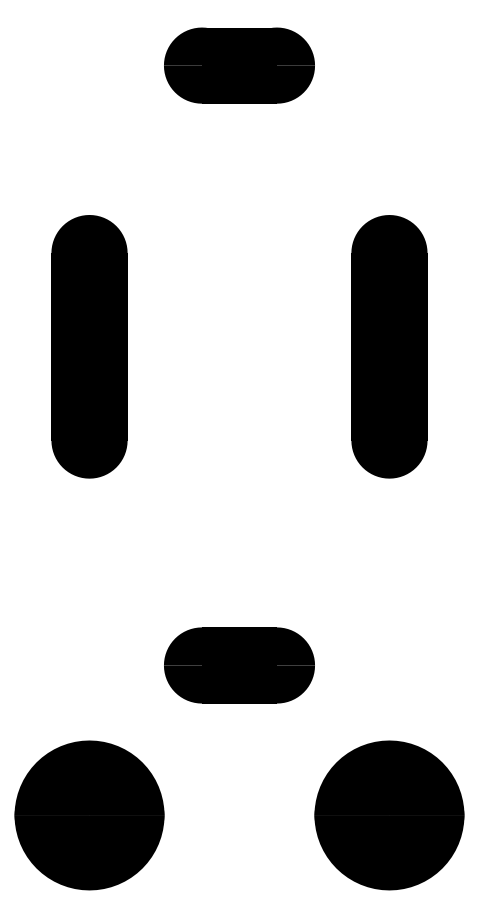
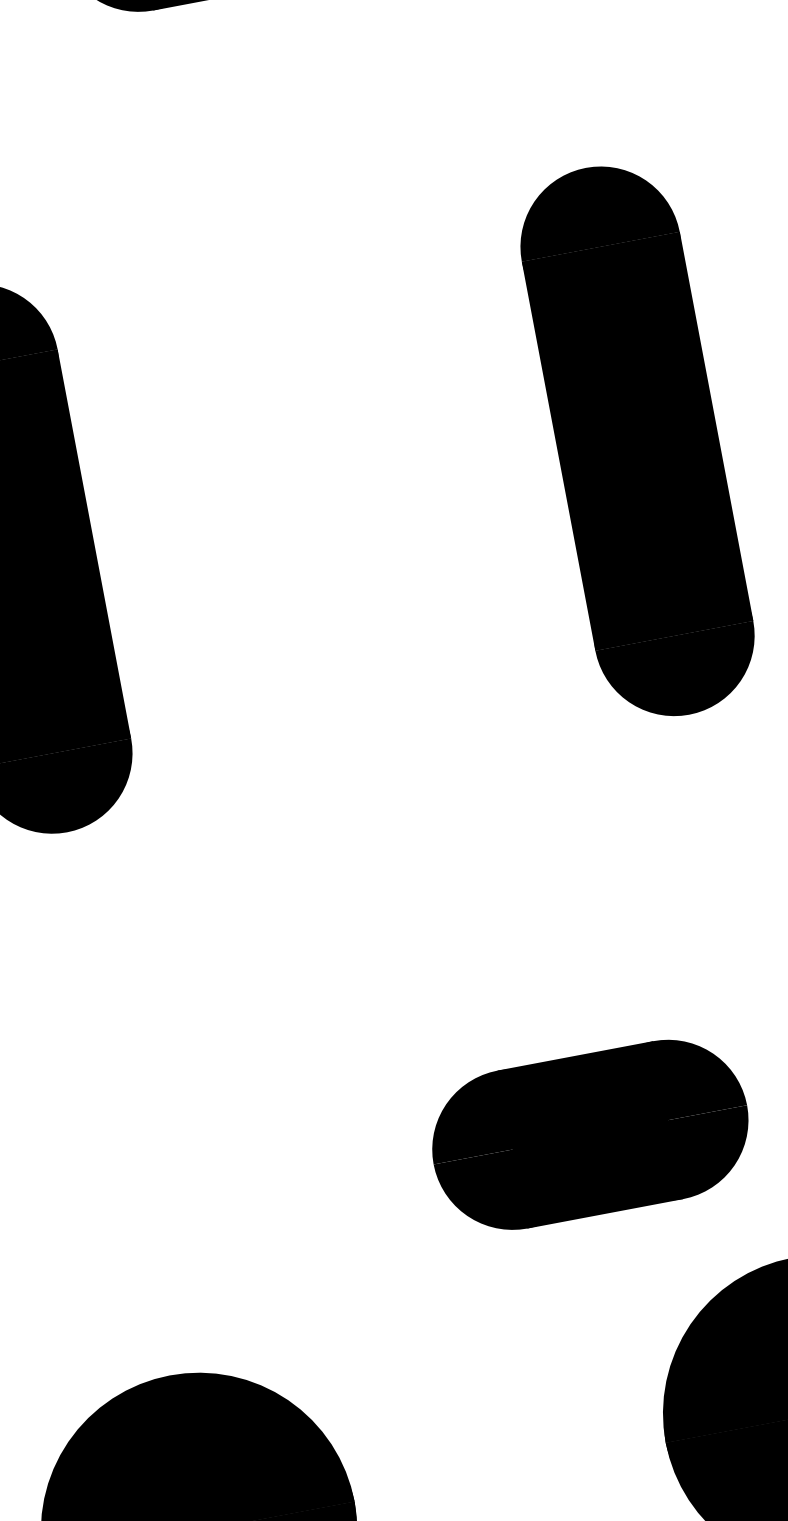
part: (239, 665) -> (590, 1134), moved

